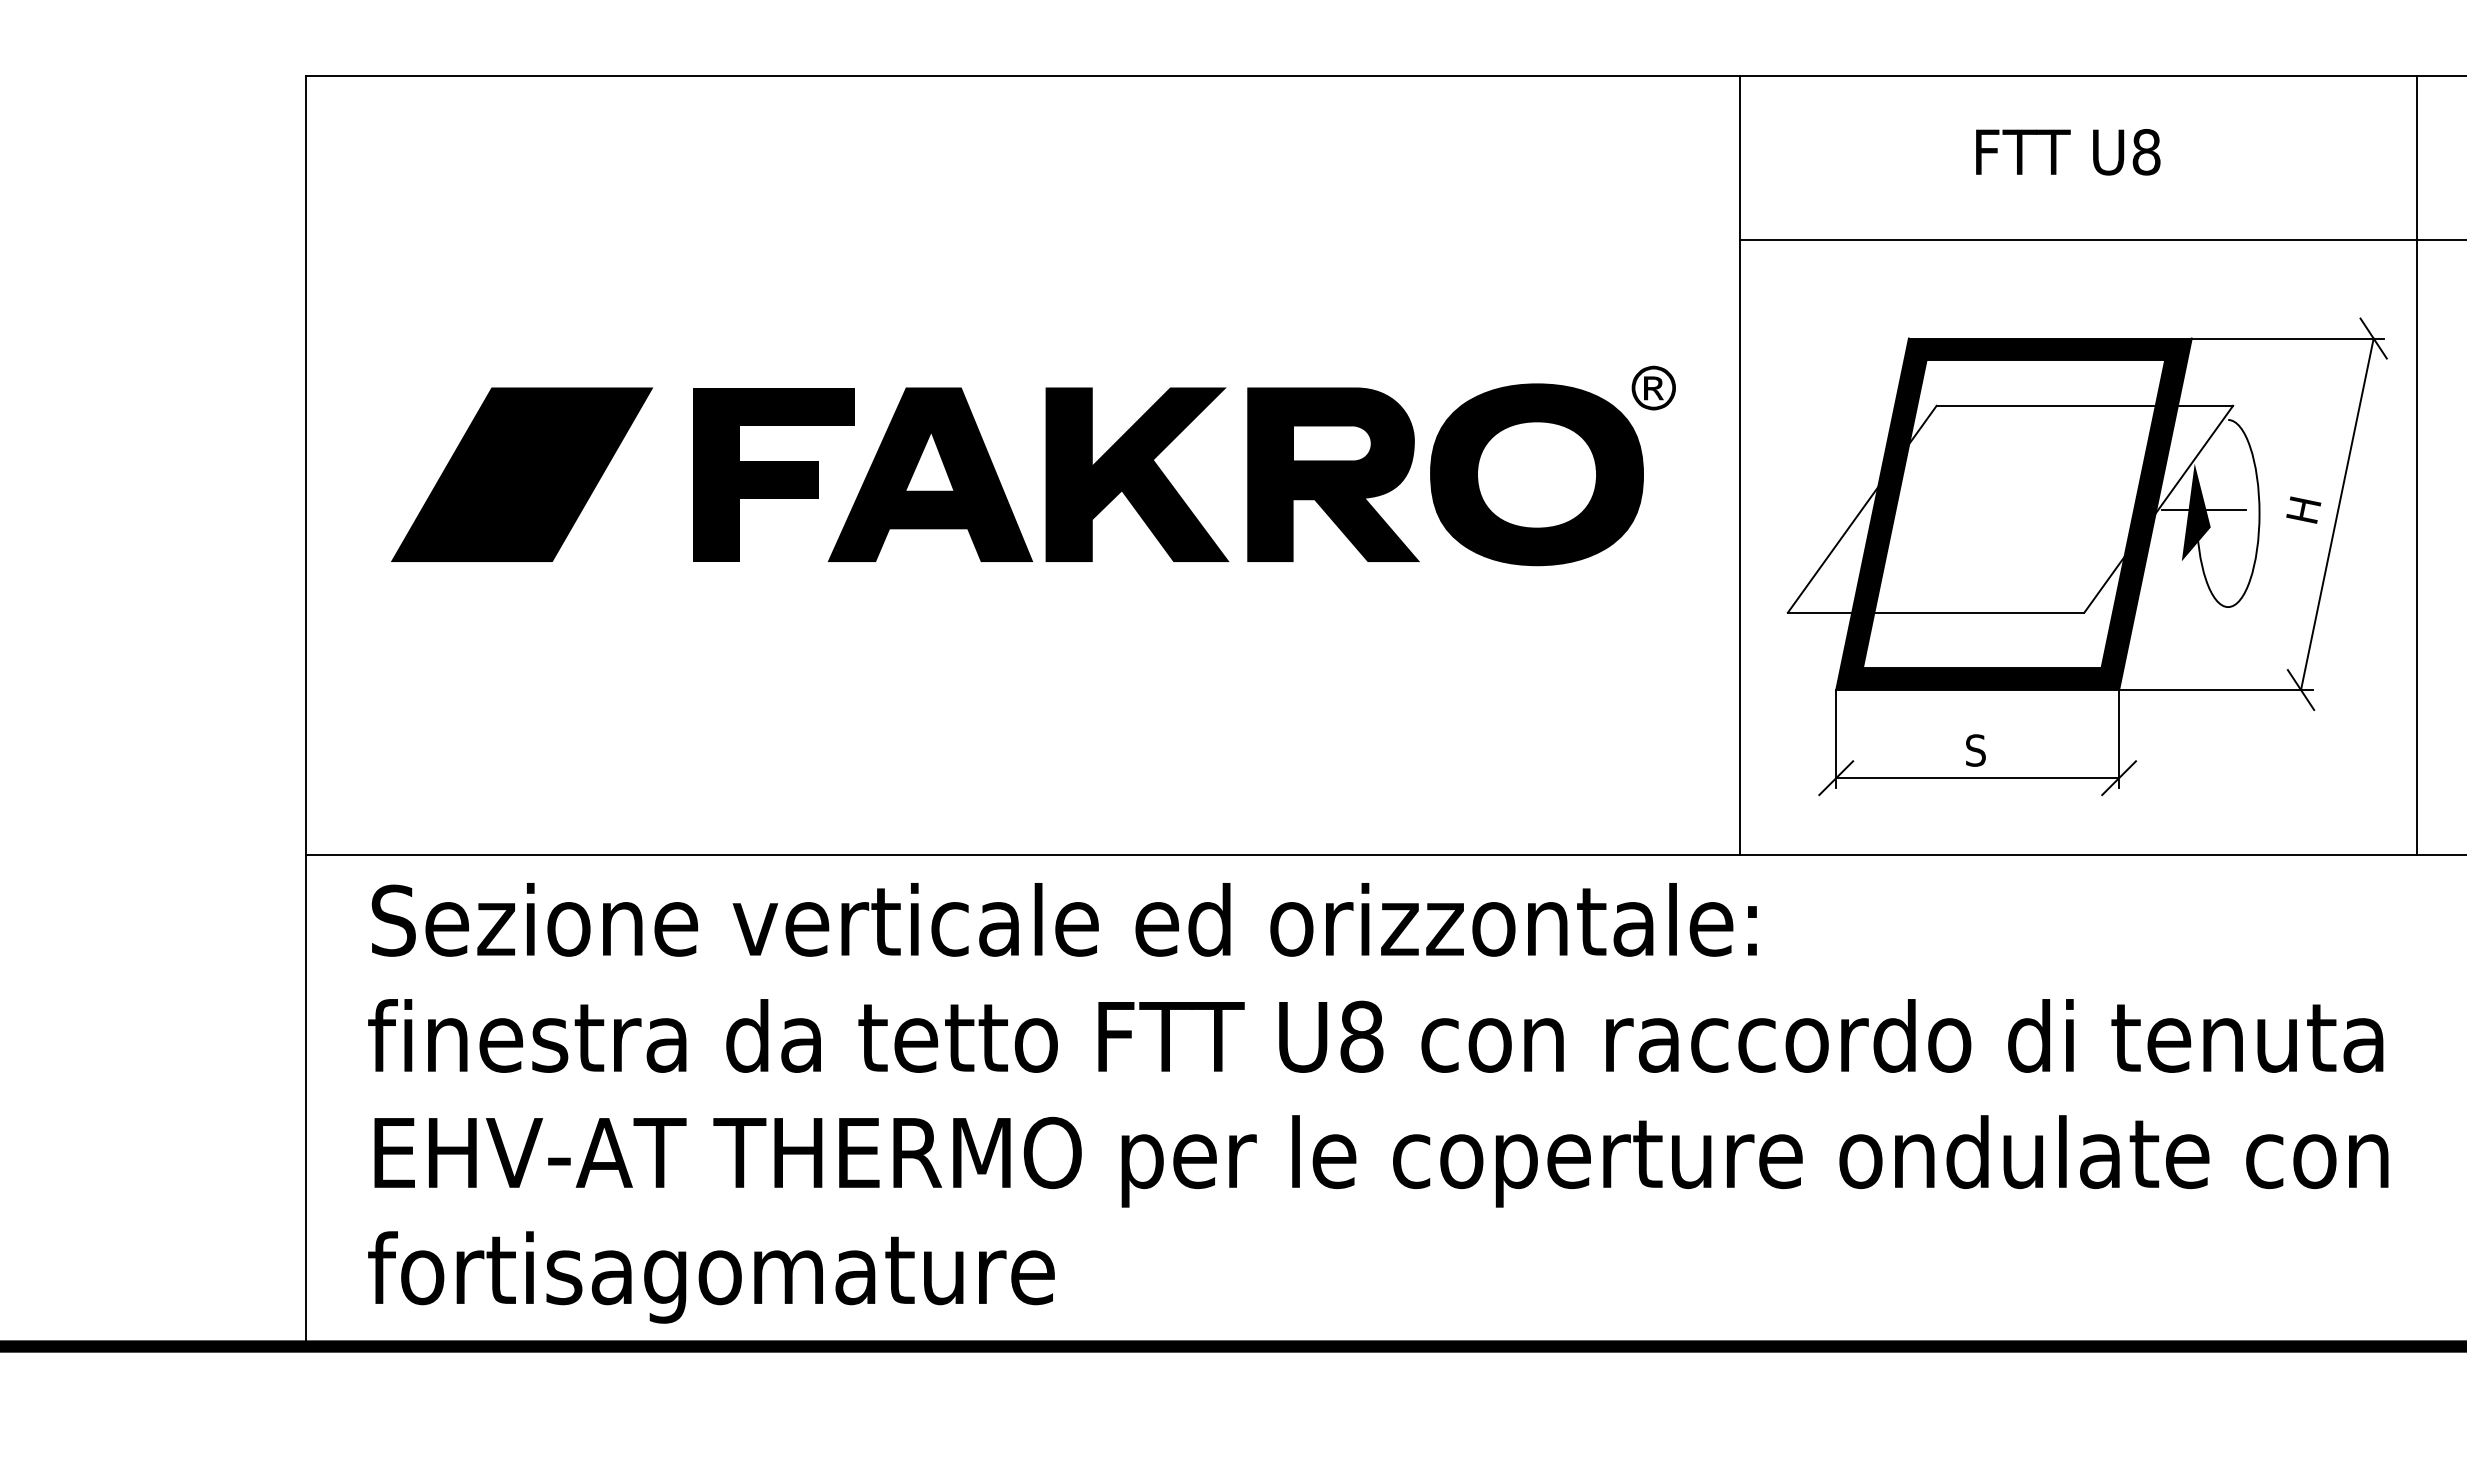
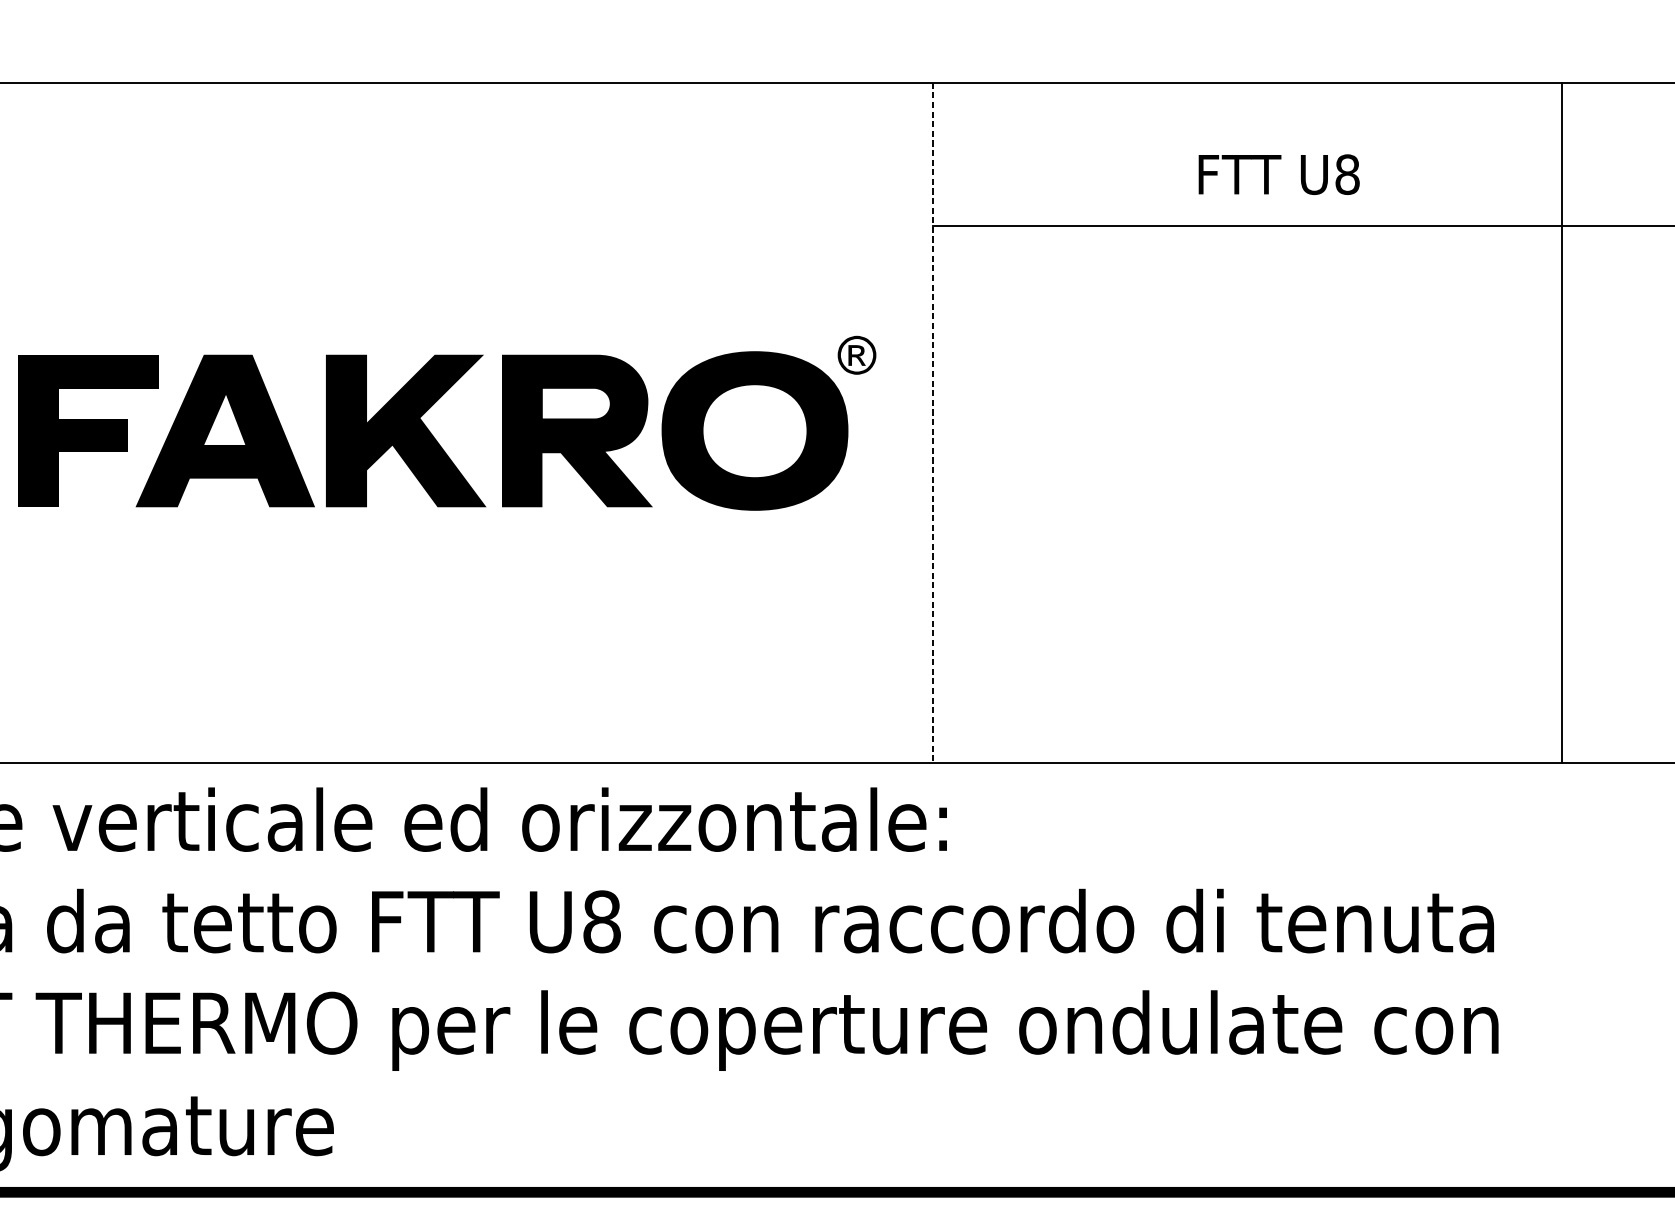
text: (2068, 152) -> (1279, 174), moved
line: (1740, 465) -> (932, 422), solid -> dashed
line: (2416, 465) -> (1562, 422), moved
part: (2086, 556) -> (1234, 502), removed

